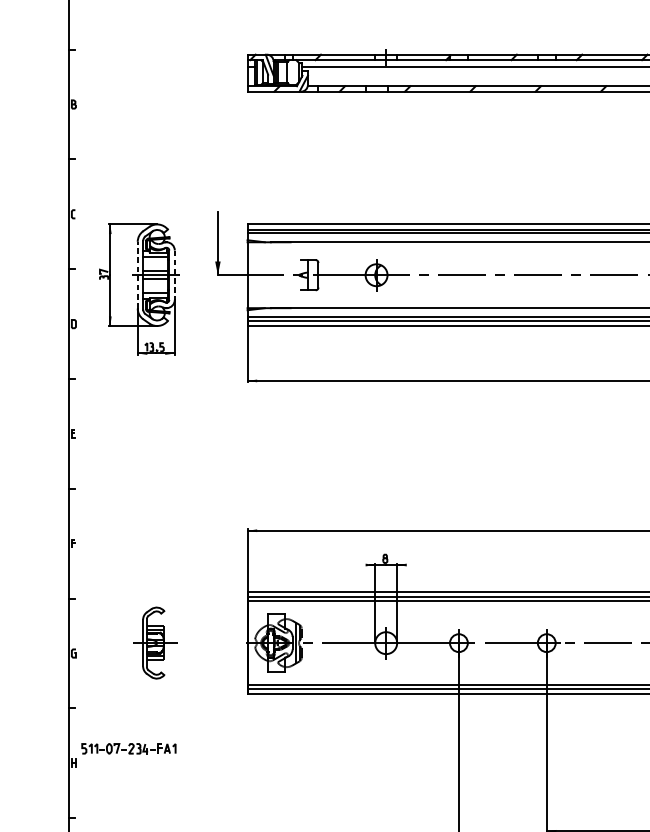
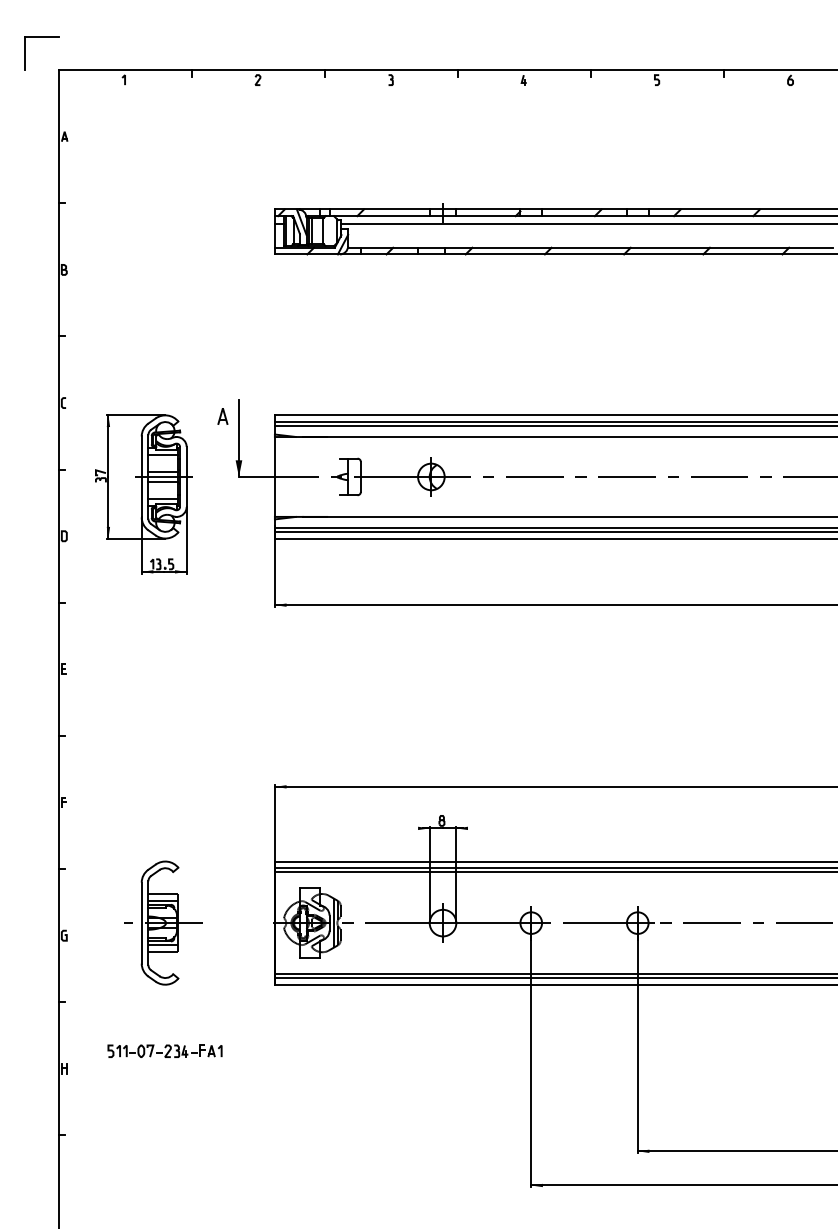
part: (204, 225) -> (222, 416), added
line: (137, 274) -> (141, 476), dashed -> solid
line: (174, 274) -> (186, 476), dashed -> solid
part: (155, 642) -> (163, 922), size x1.43
part: (128, 748) -> (164, 1050), moved

